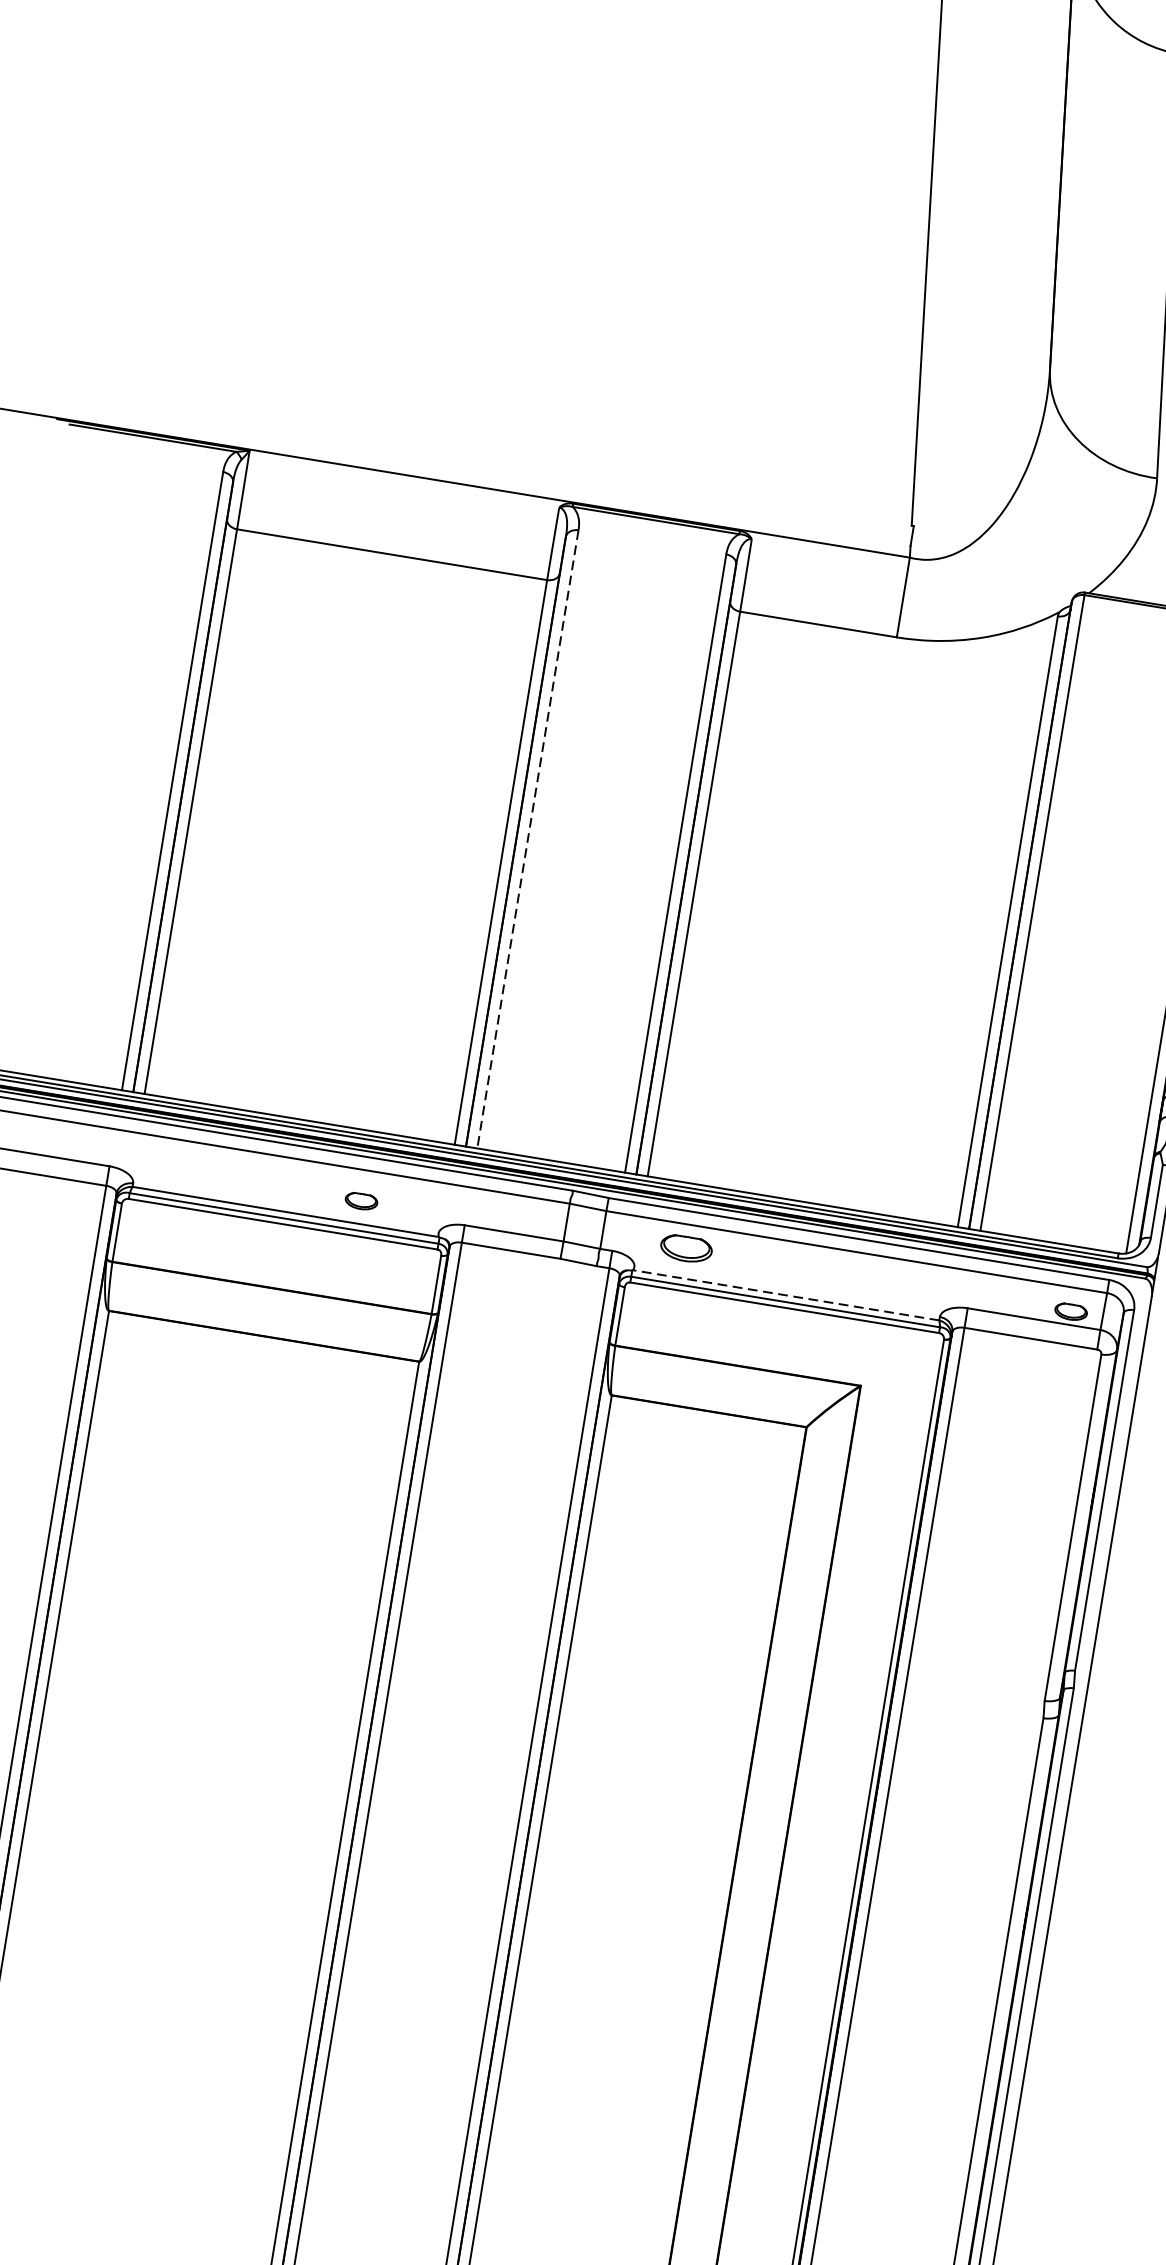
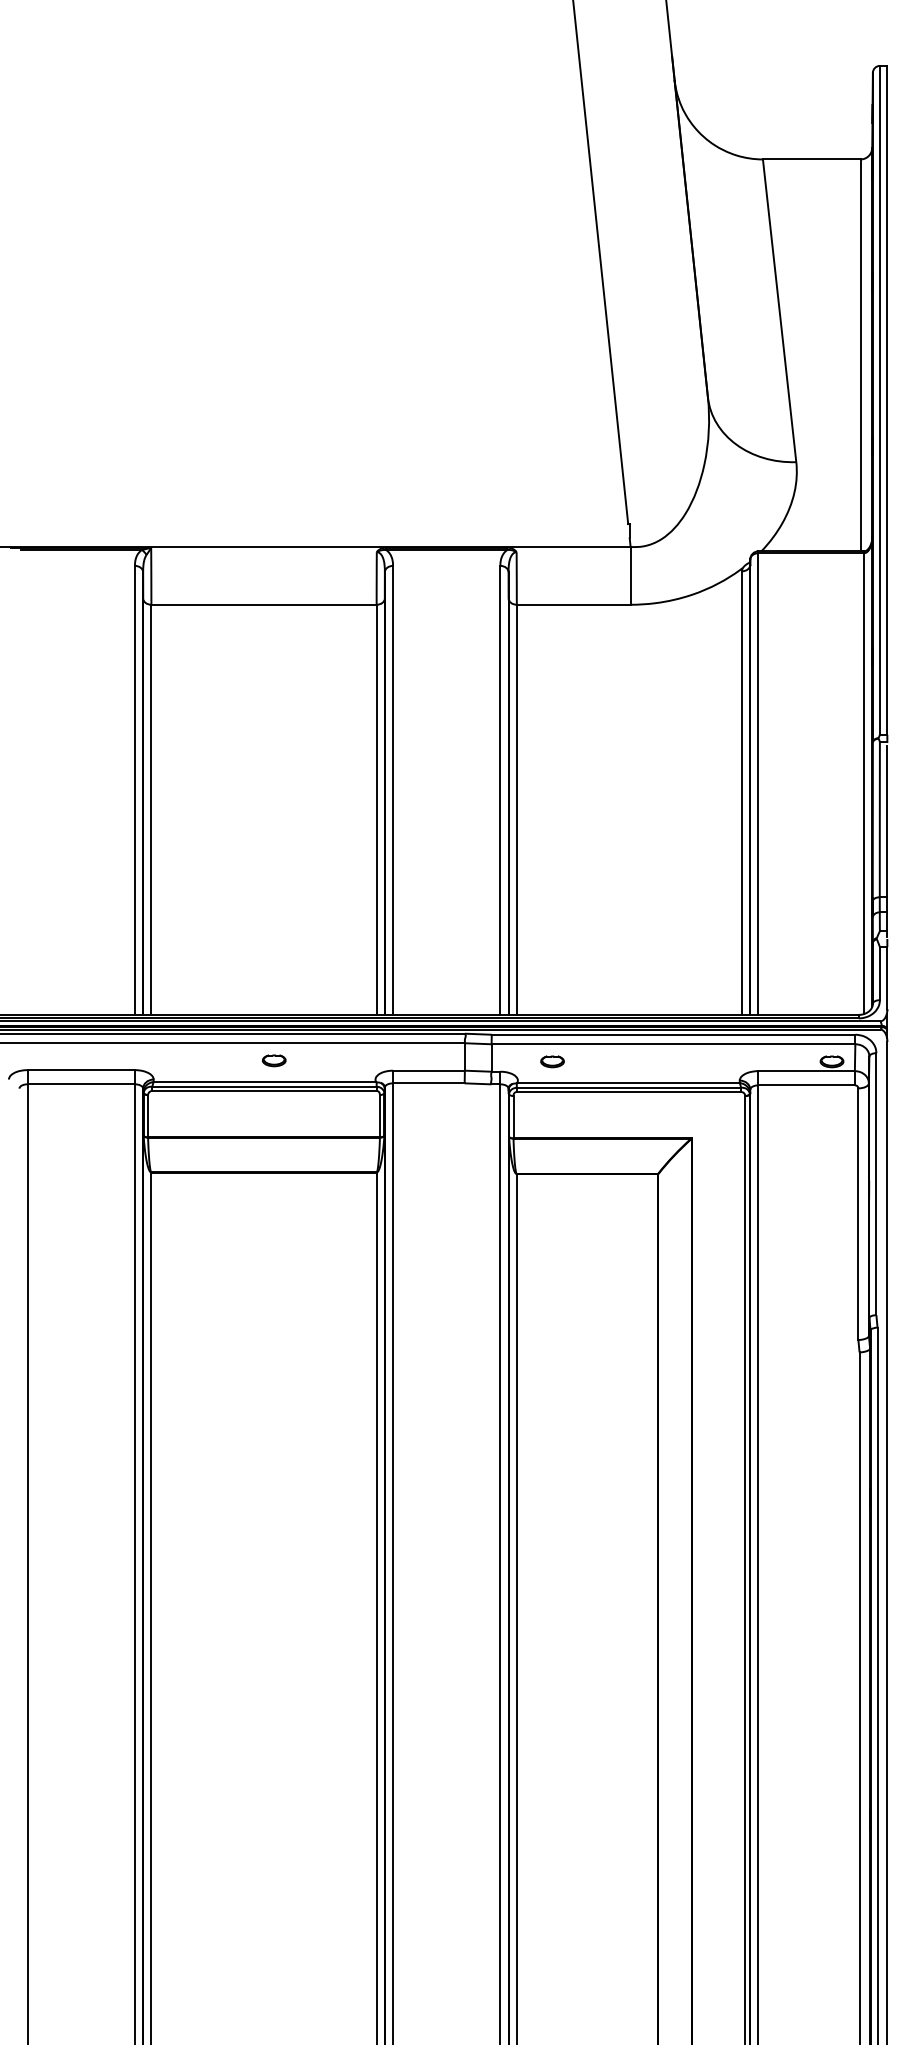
line: (528, 839) -> (393, 790), dashed -> solid
part: (361, 1201) -> (274, 1060), moved
part: (686, 1248) -> (552, 1061), size x0.62
line: (785, 1295) -> (628, 1083), dashed -> solid

